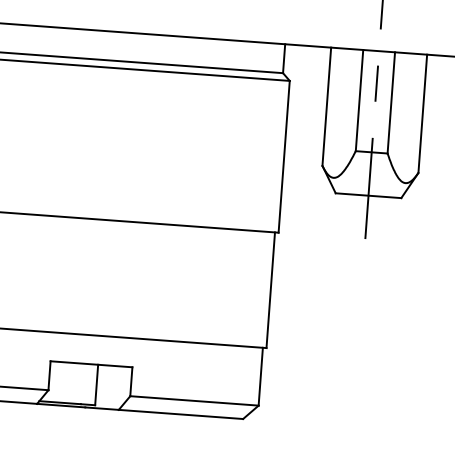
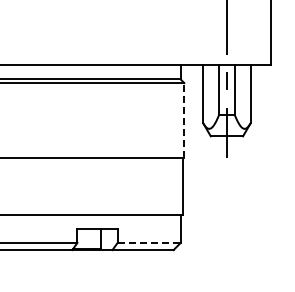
line: (284, 155) -> (184, 119), solid -> dashed
line: (195, 400) -> (149, 242), solid -> dashed

